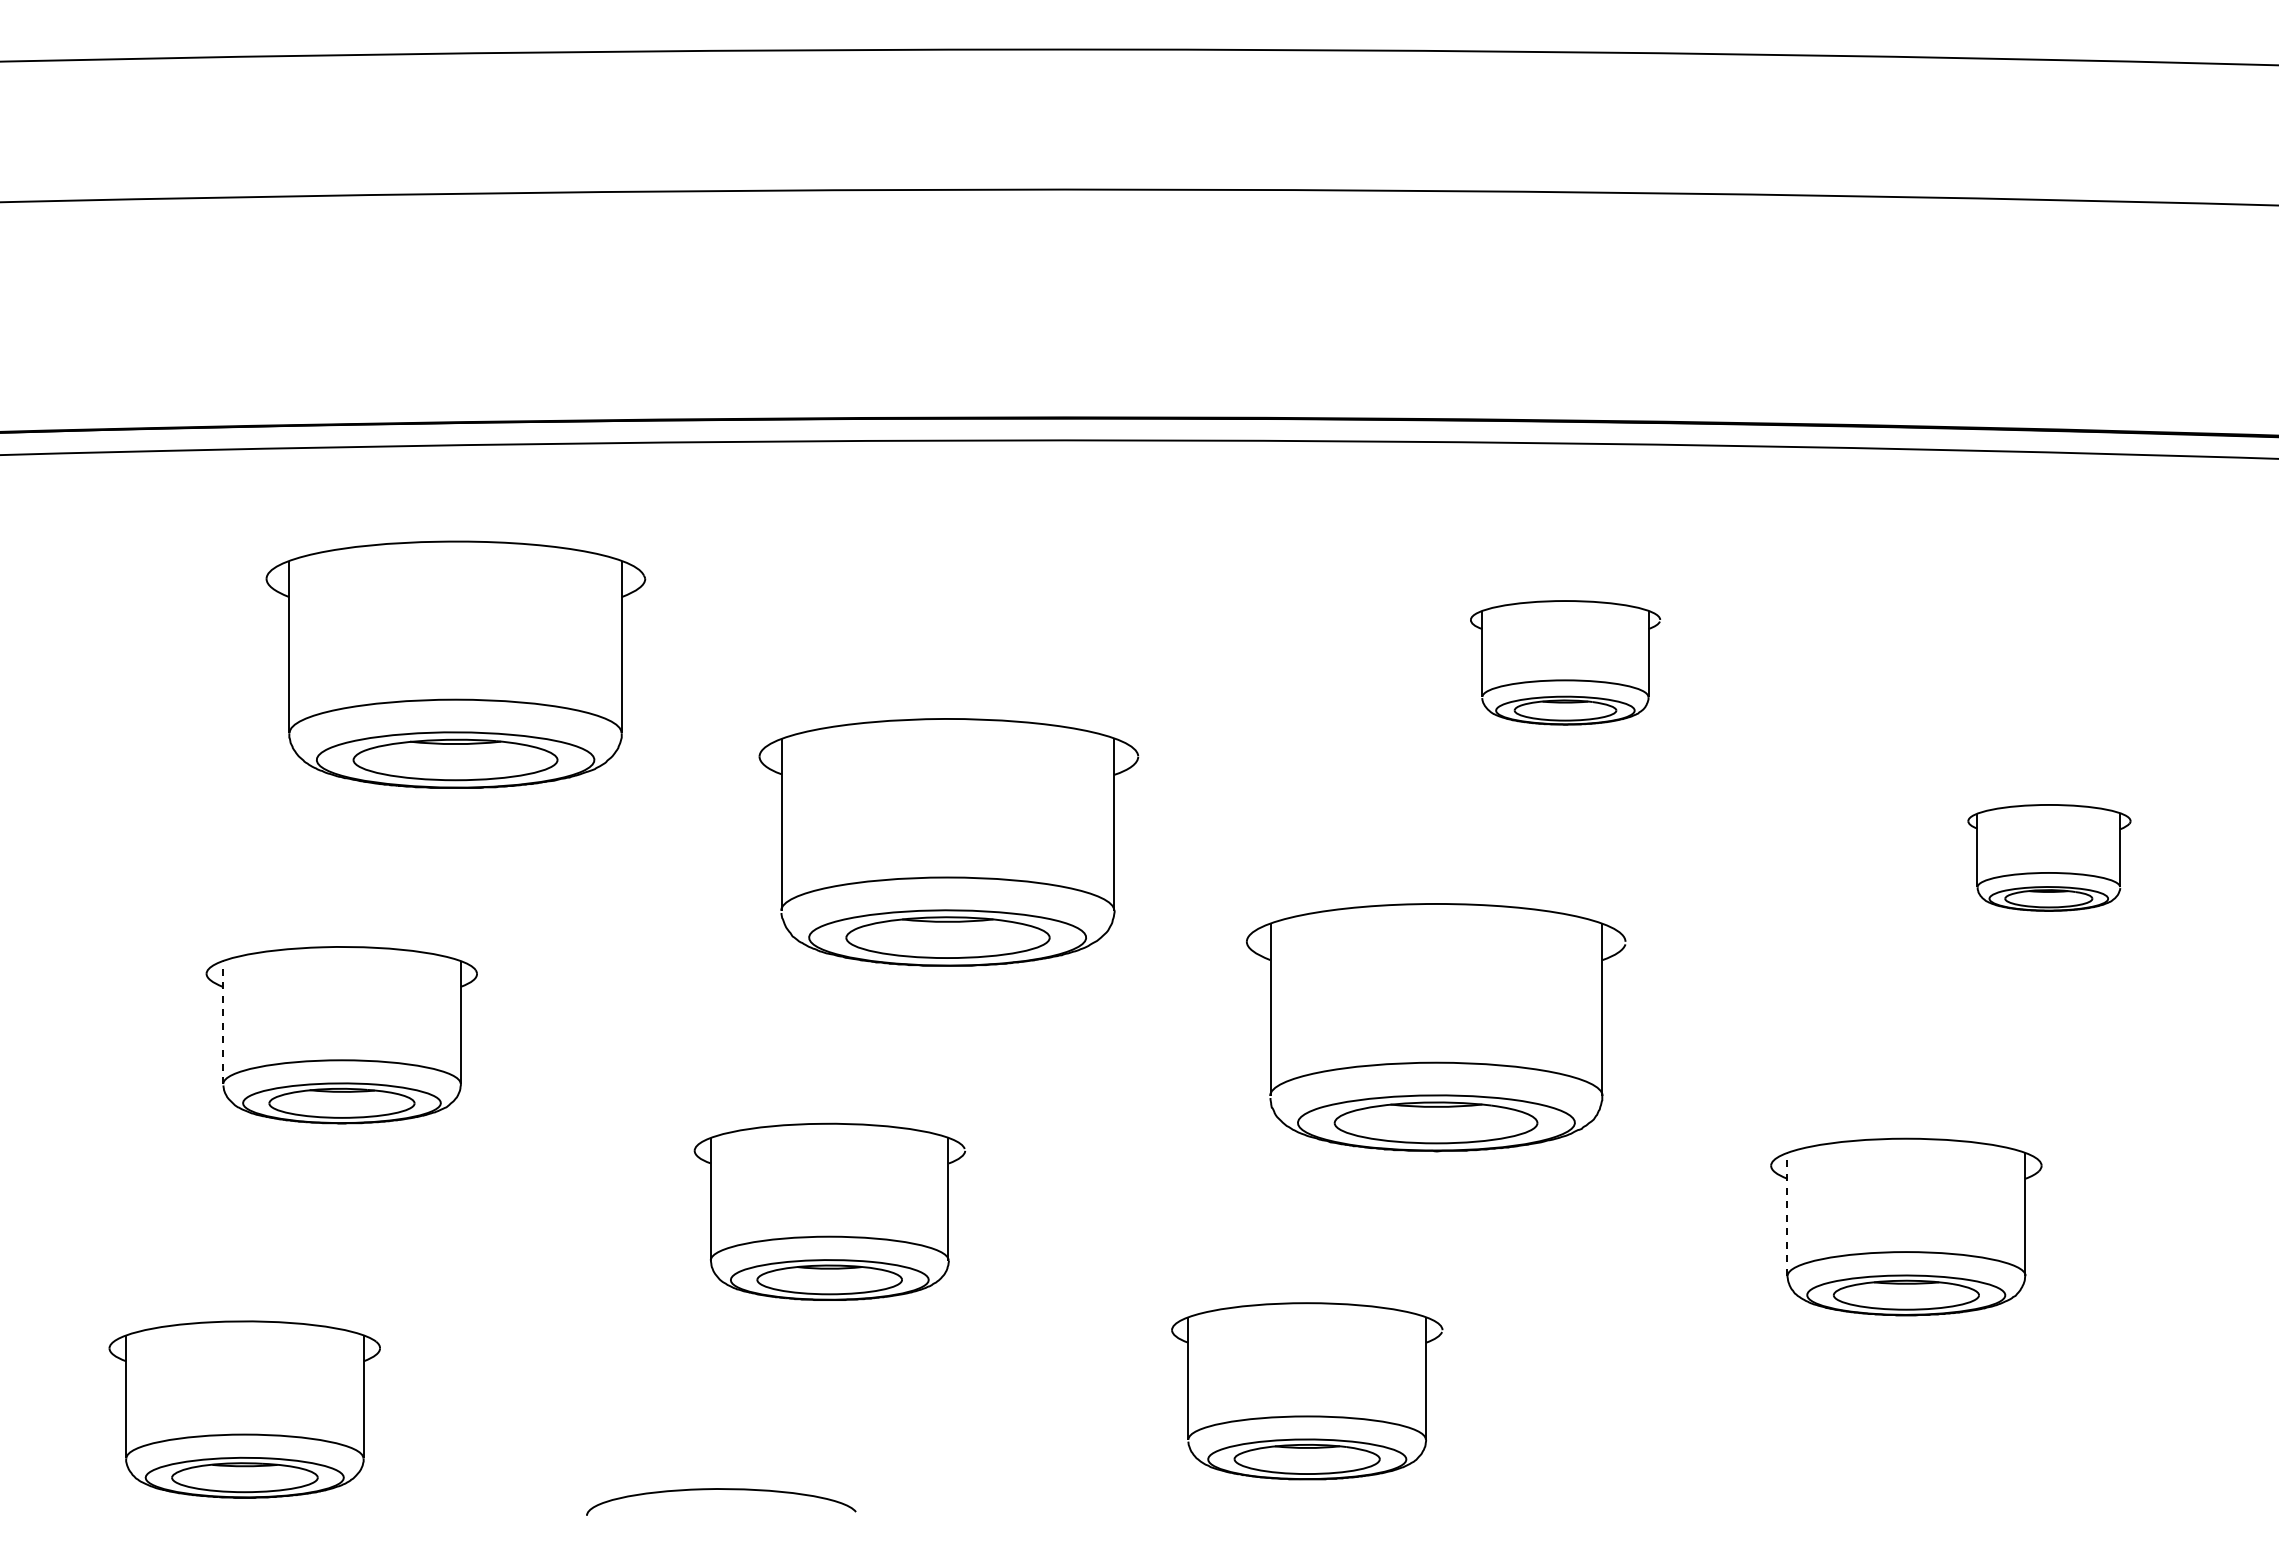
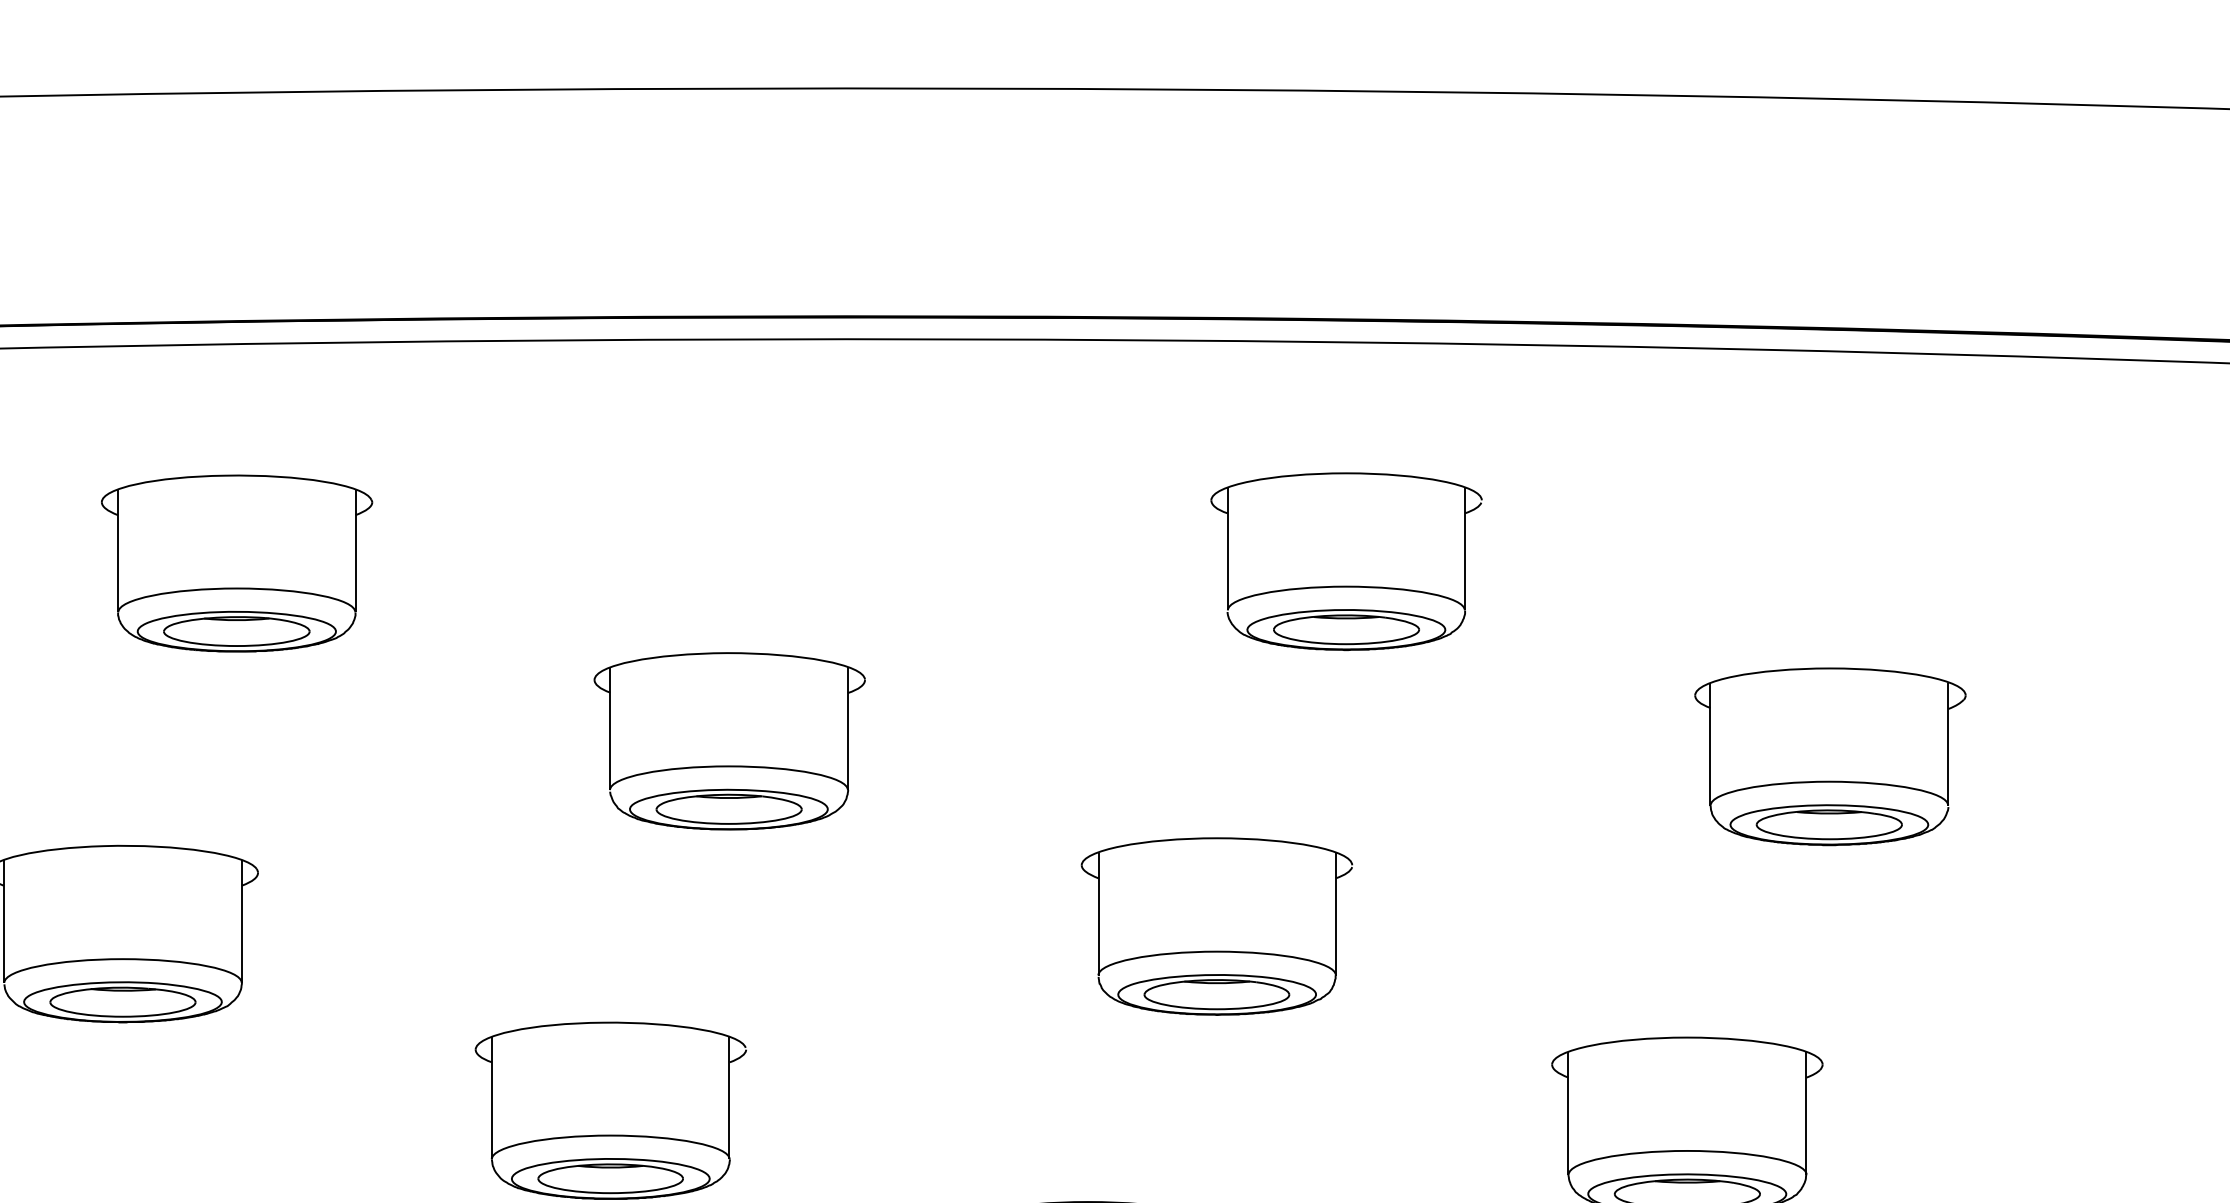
part: (1565, 662) -> (1346, 561), size x1.43
part: (456, 664) -> (237, 563), size x0.71
part: (948, 842) -> (729, 741), size x0.71
part: (2049, 857) -> (1830, 756), size x1.67
line: (223, 1022) -> (4, 921), dashed -> solid
part: (1435, 1027) -> (1216, 926), size x0.71
line: (1787, 1213) -> (1568, 1112), dashed -> solid

